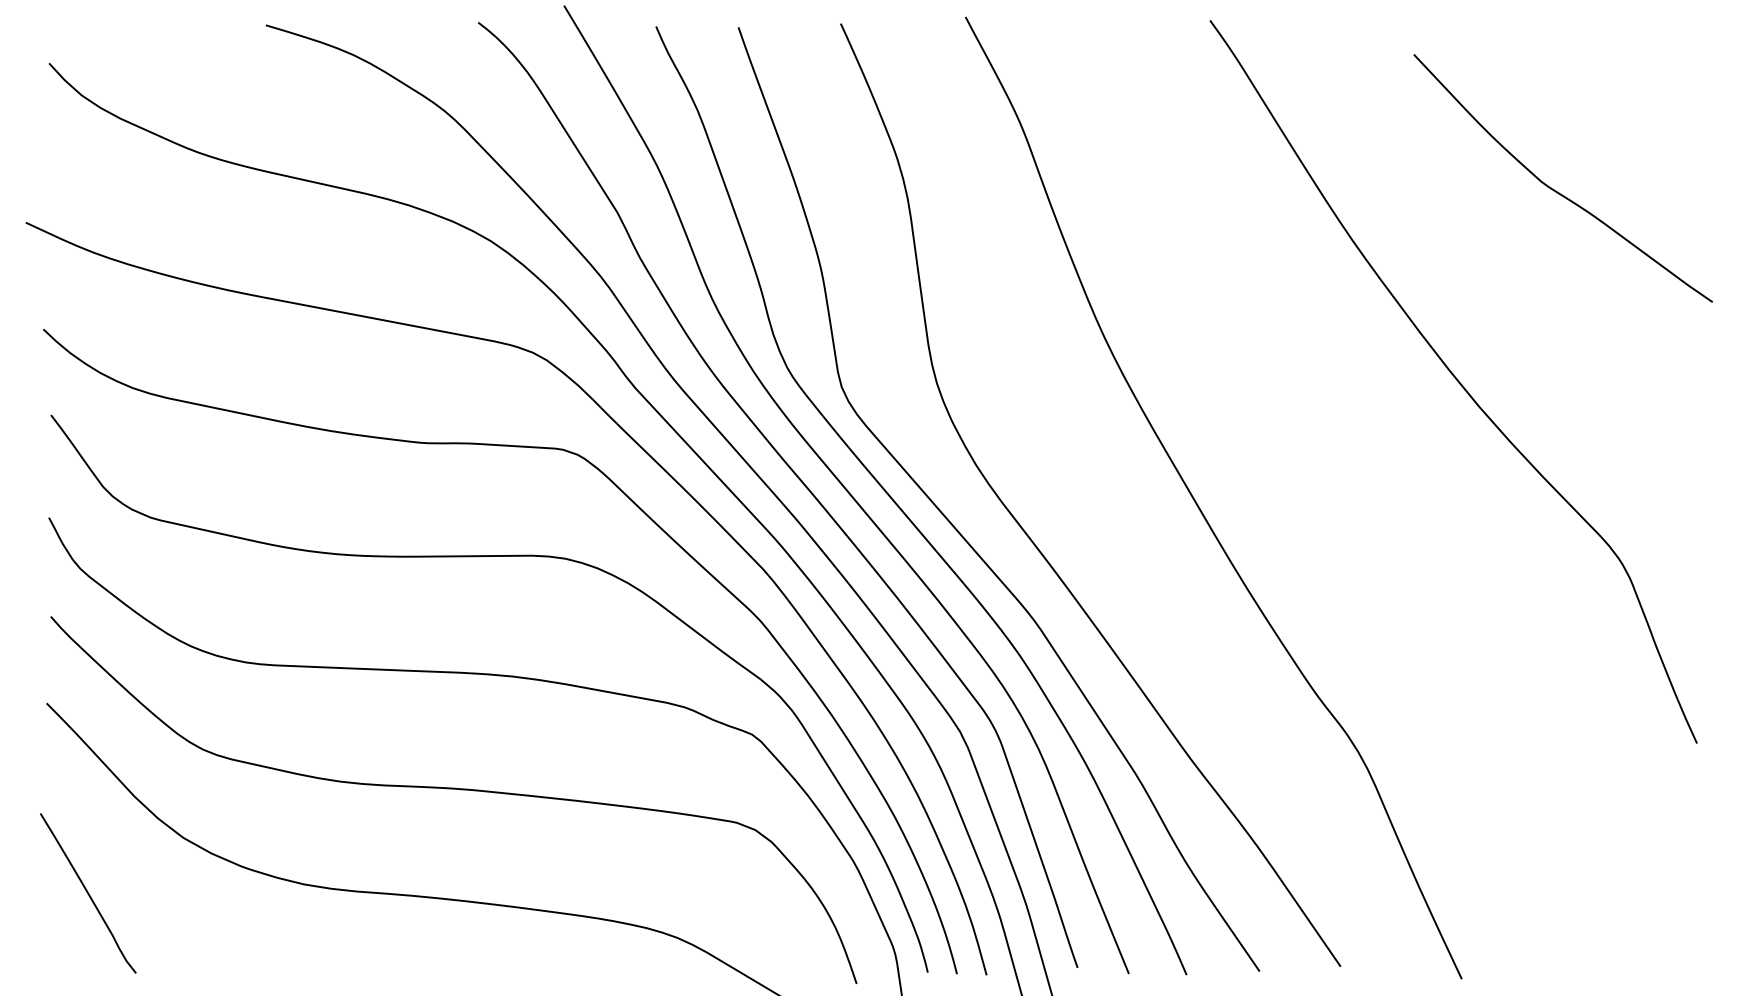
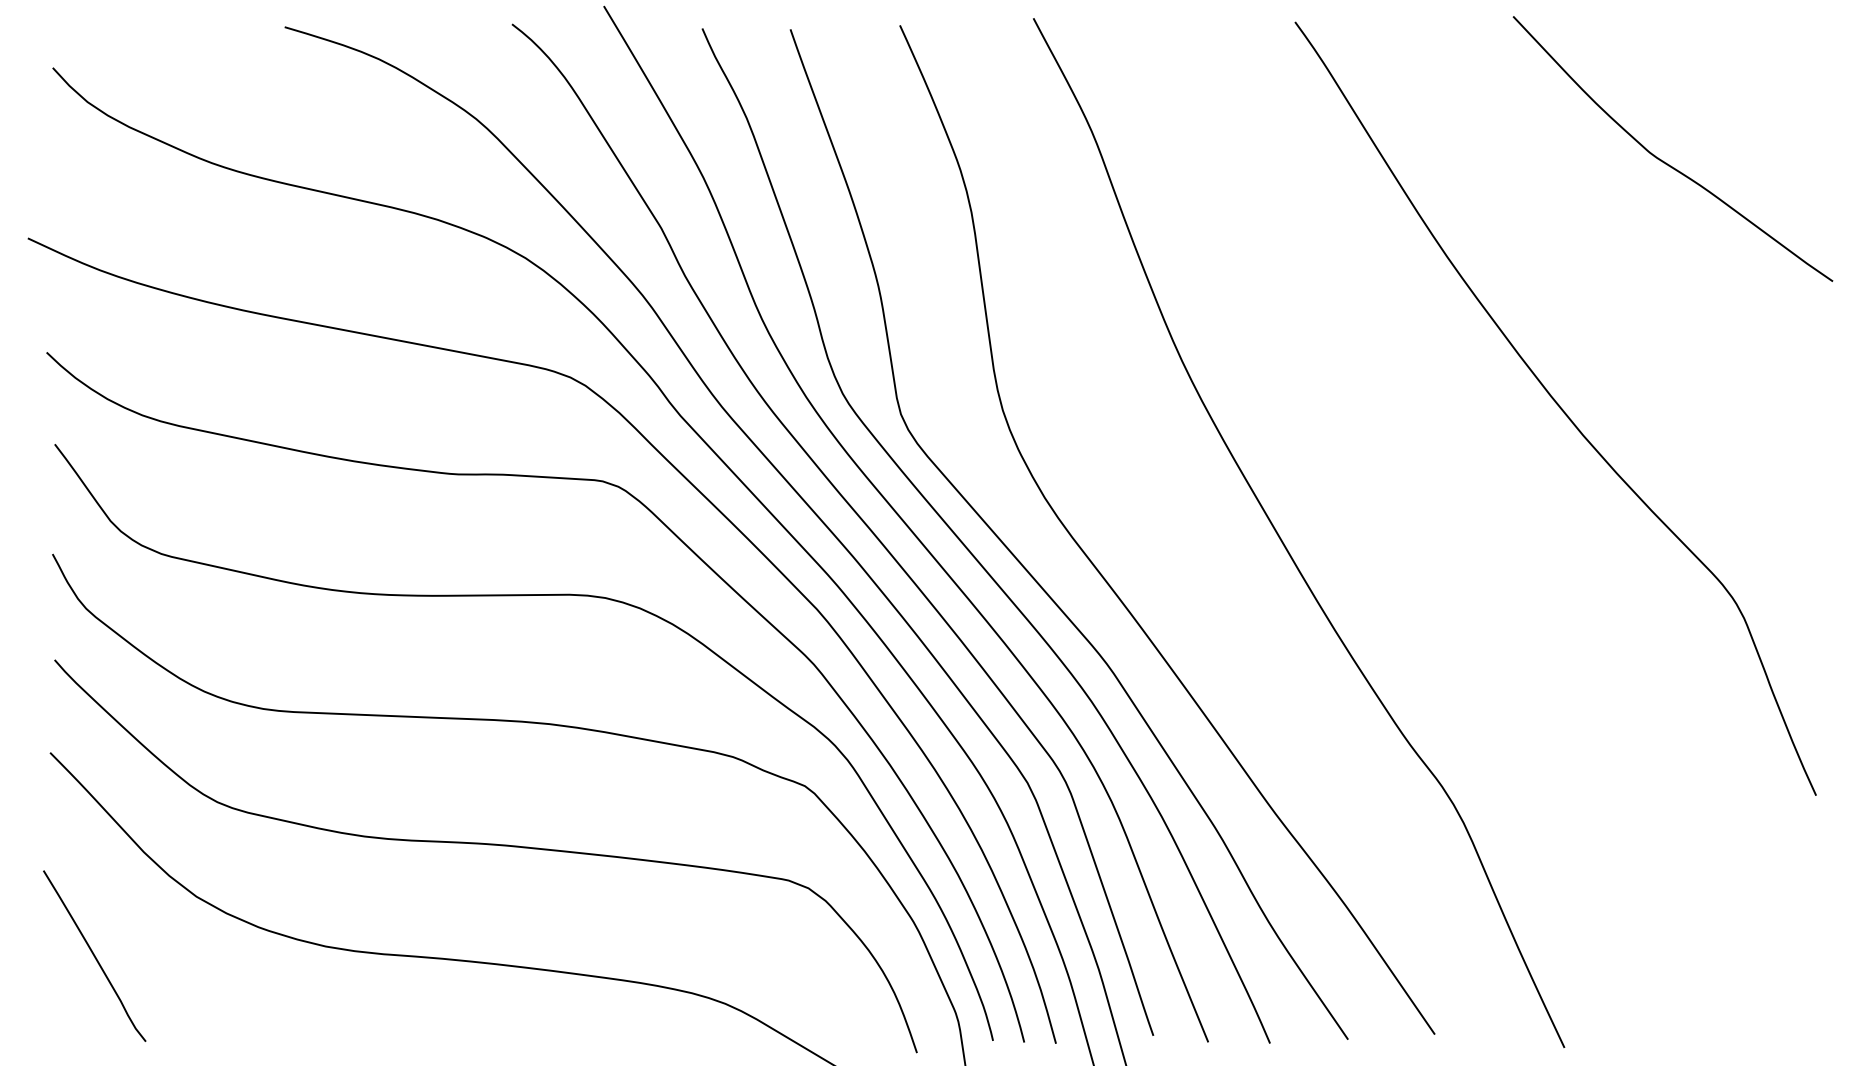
curve: (1554, 189) -> (1663, 160), moved

